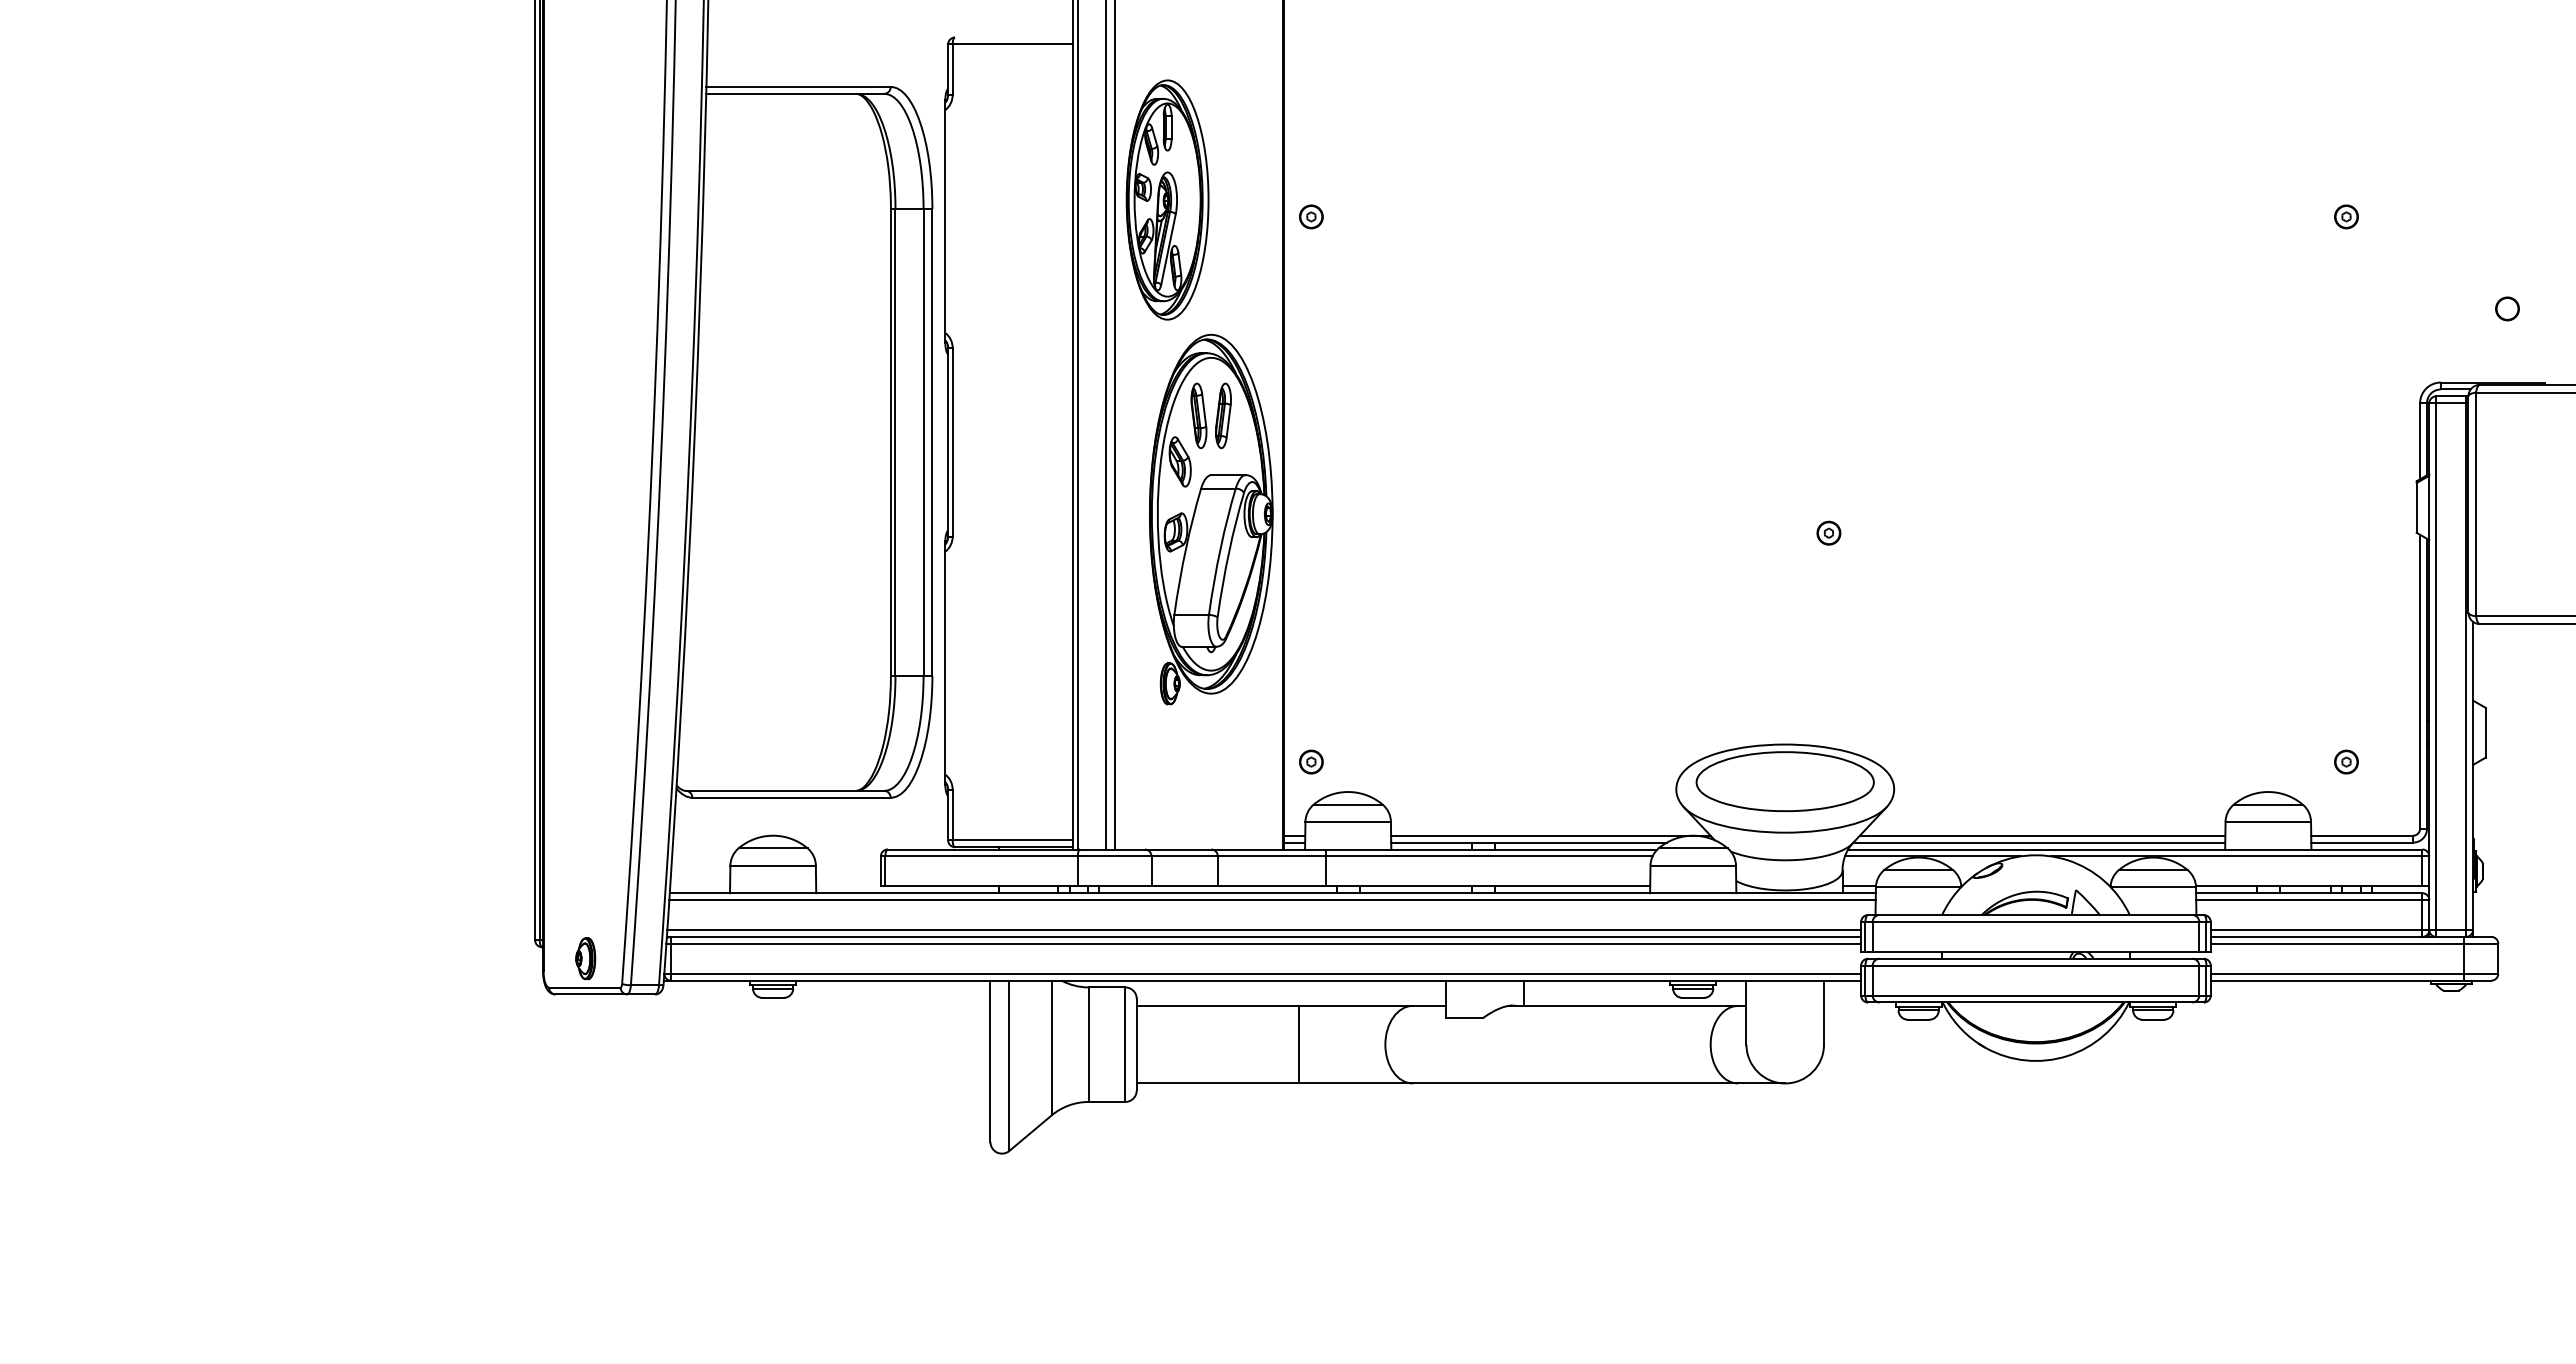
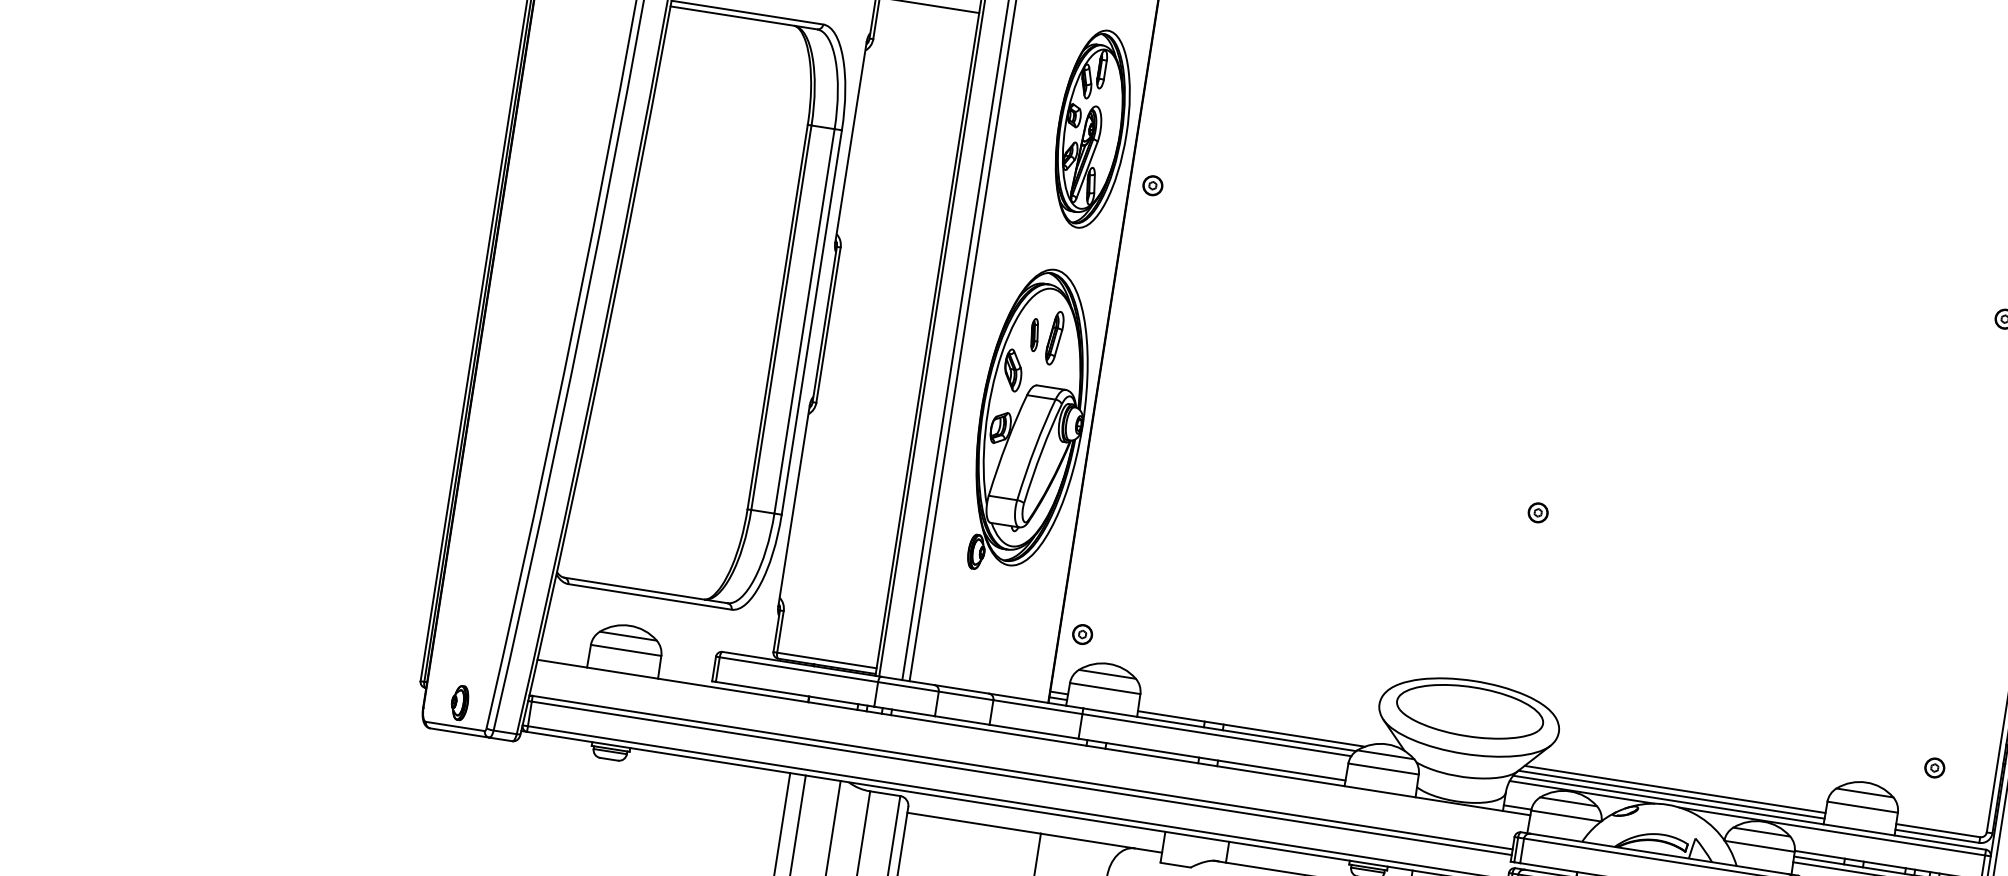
part: (1167, 199) -> (1092, 128), moved
part: (1198, 415) -> (1034, 334), size x0.6
line: (1550, 835) -> (1270, 725), removed
line: (1272, 900) -> (1032, 743), removed
line: (1264, 930) -> (1022, 767), removed

